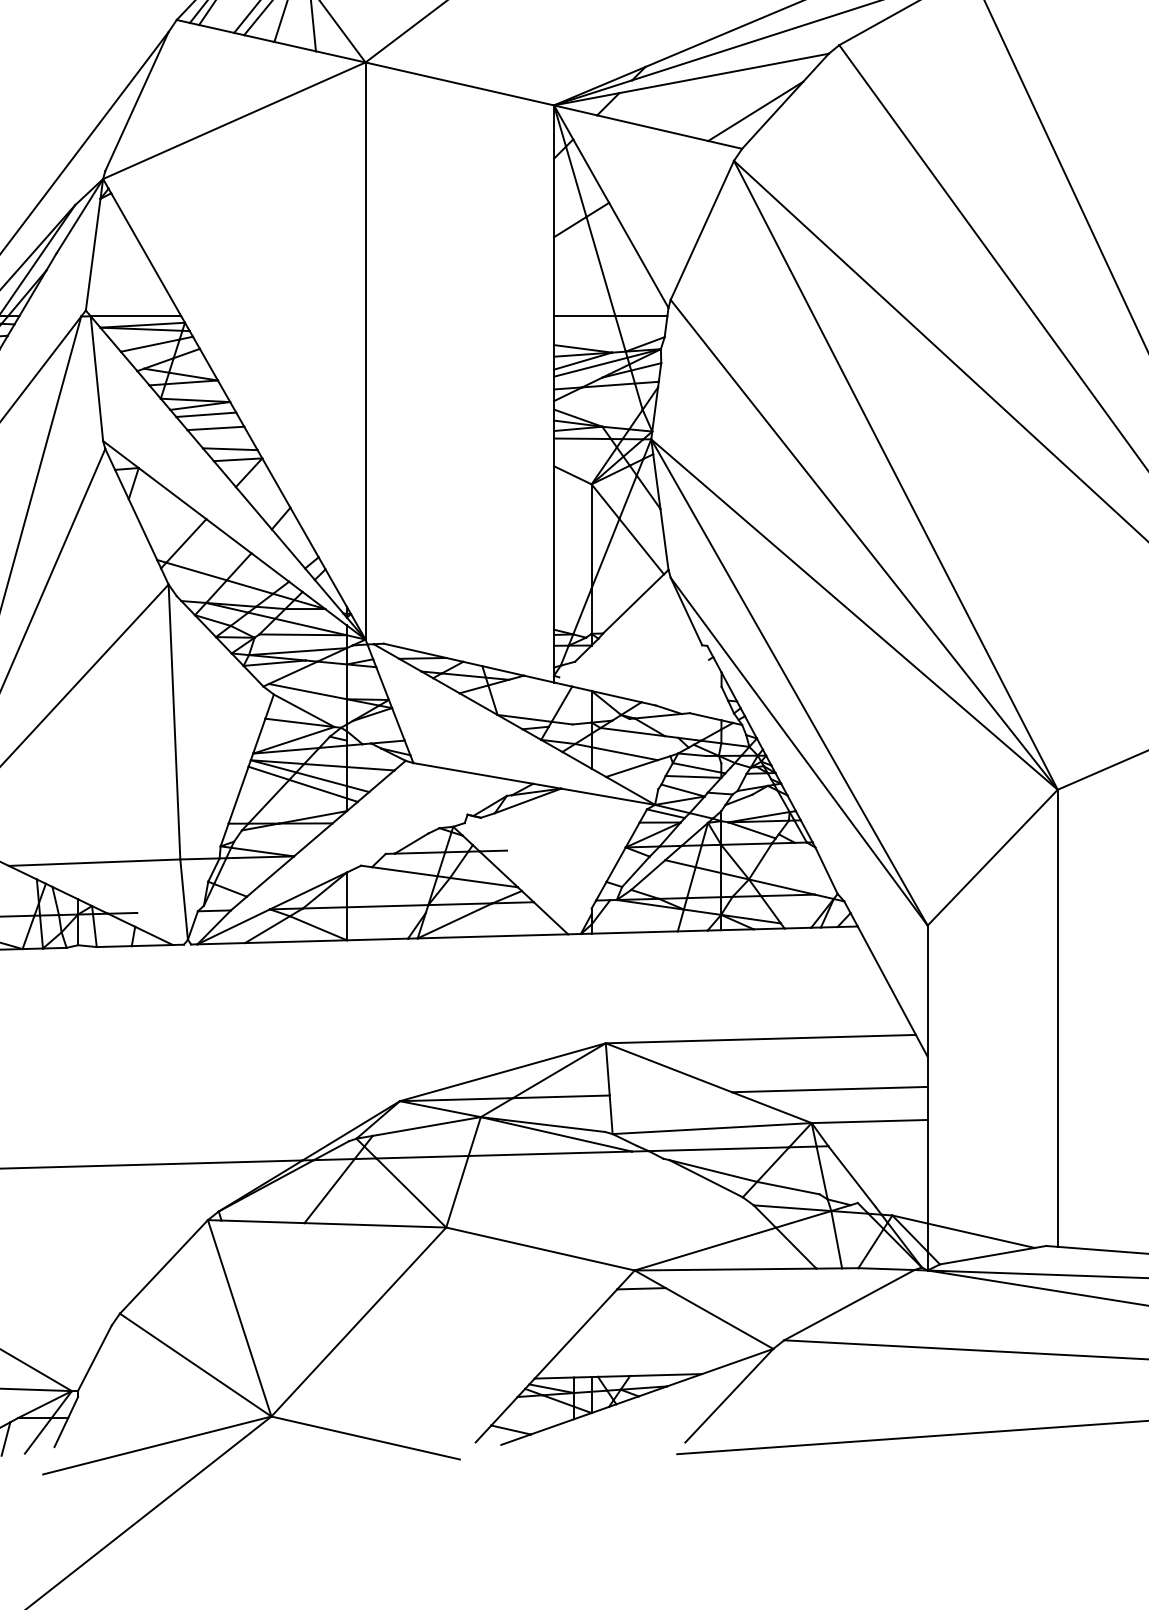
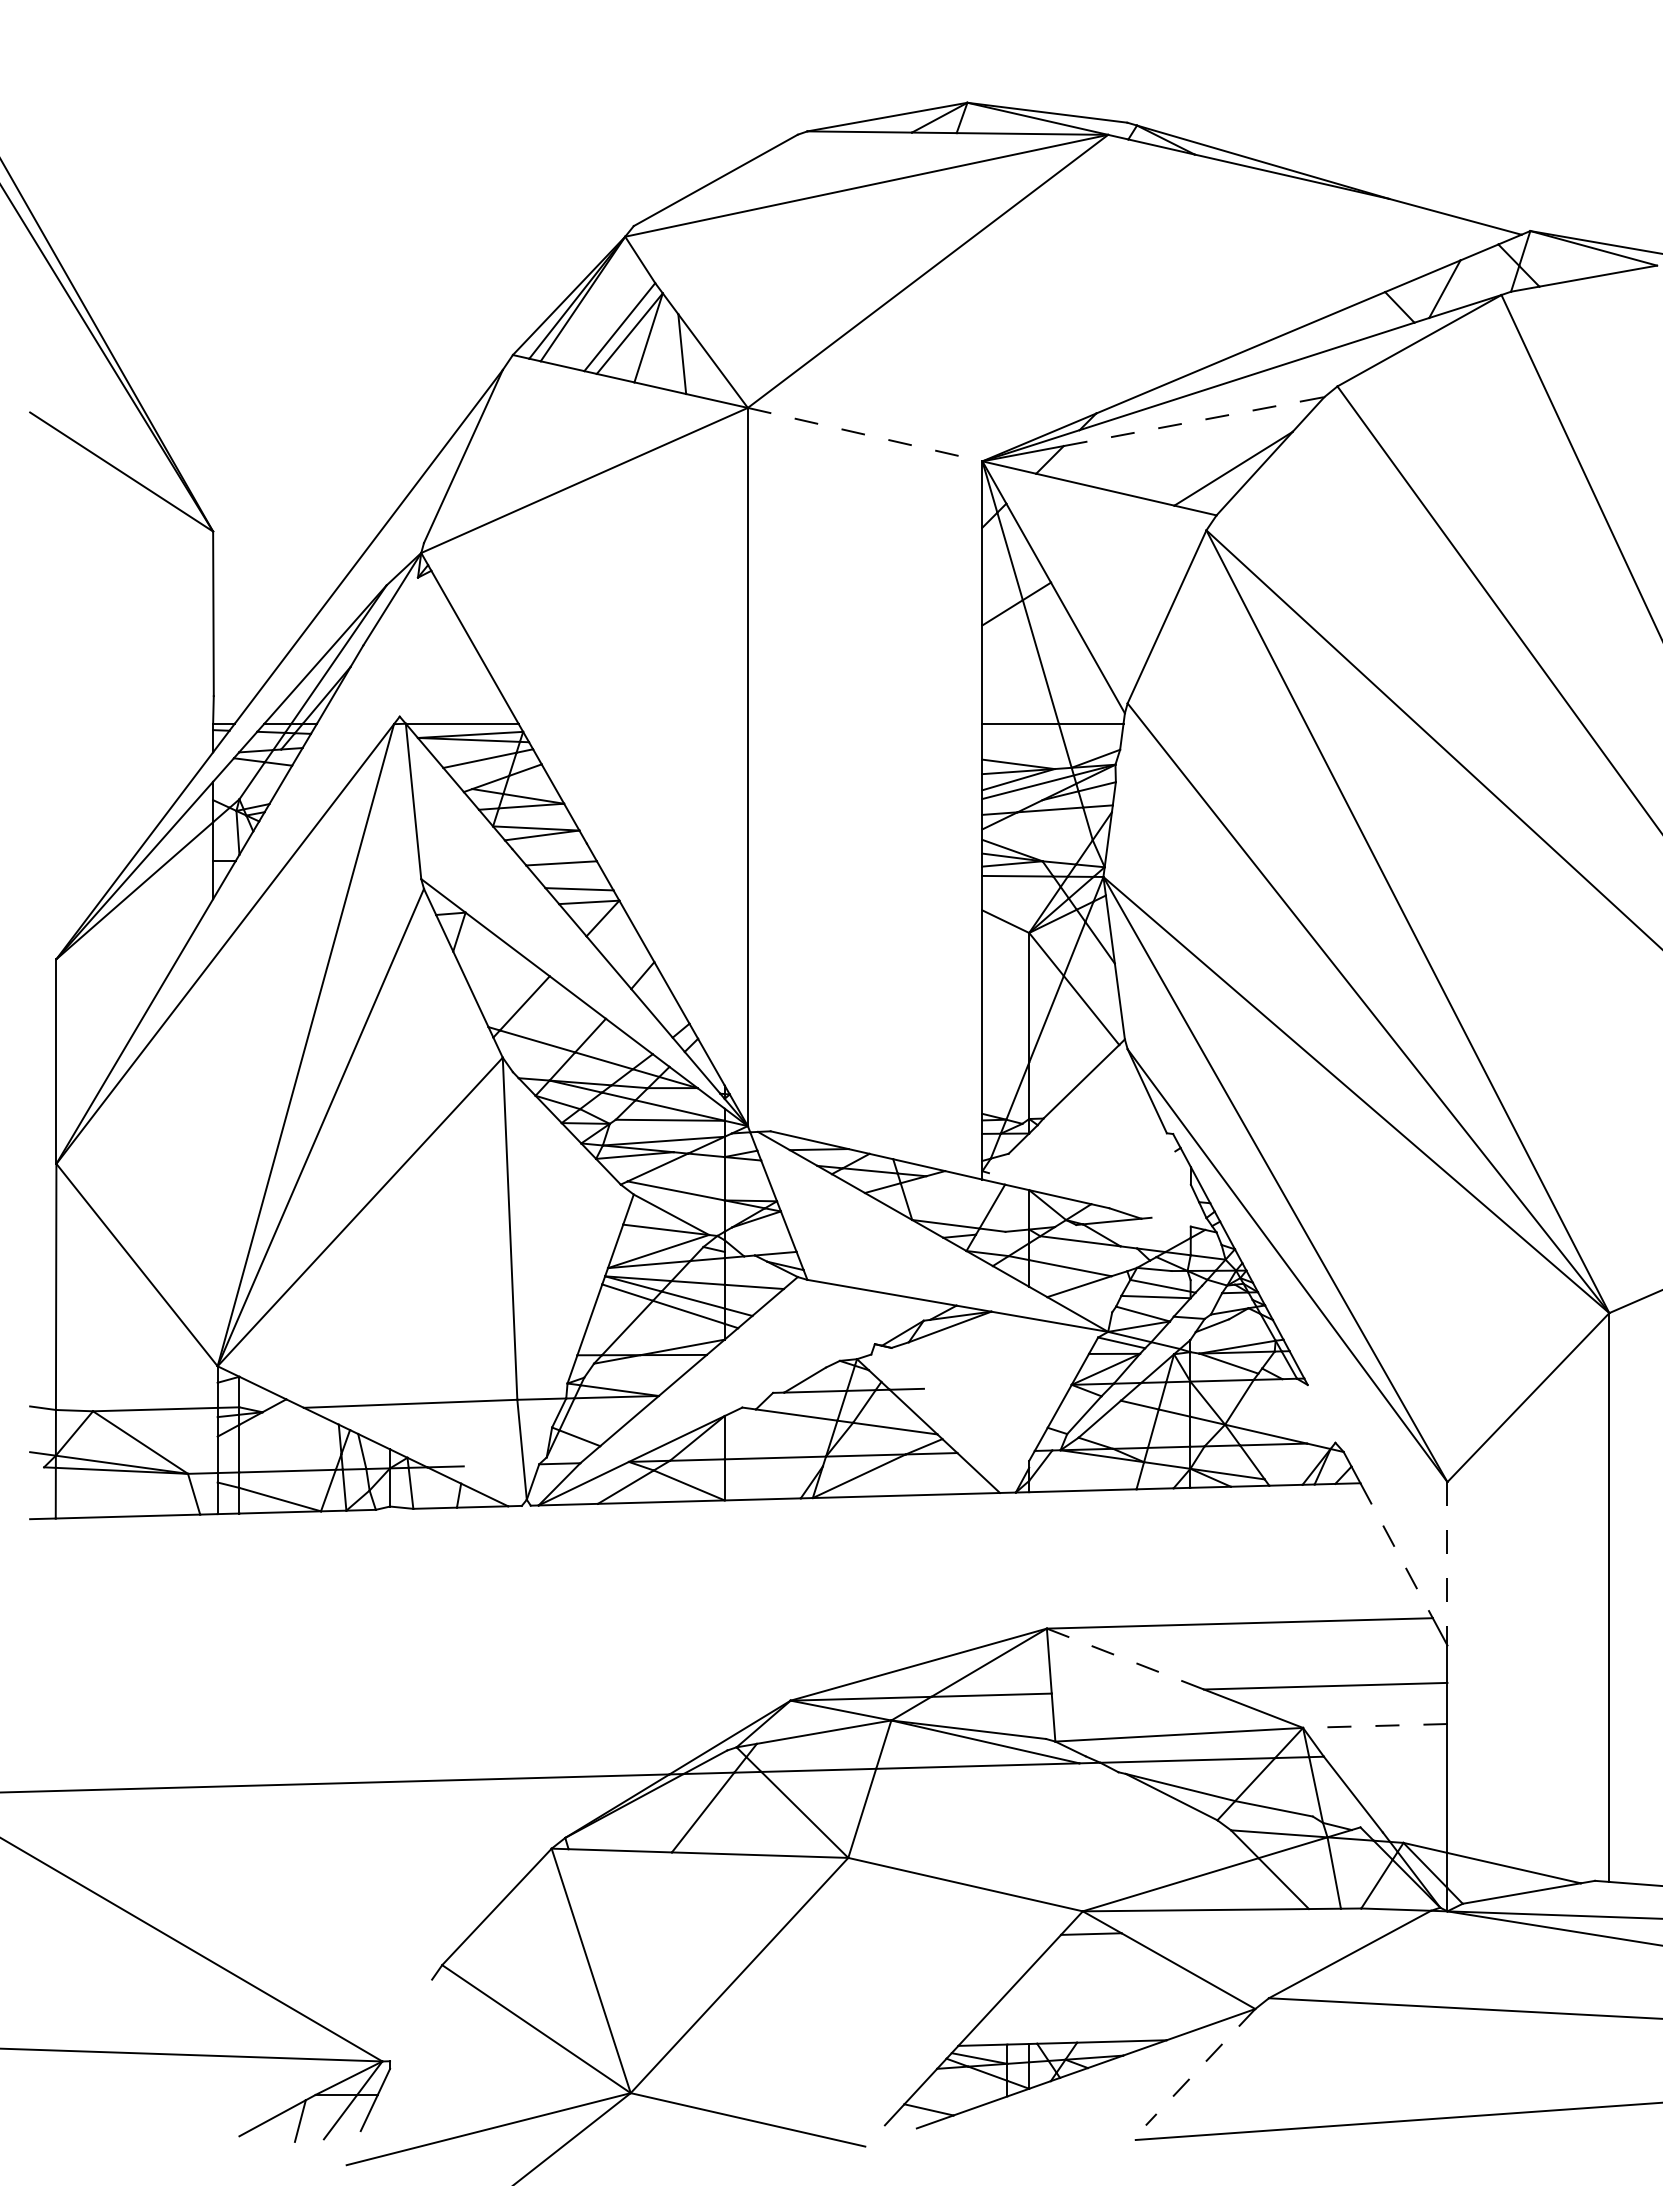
line: (724, 73) -> (1194, 421), solid -> dashed
line: (460, 83) -> (865, 434), solid -> dashed
line: (92, 254) -> (408, 646), removed
line: (206, 414) -> (549, 846), removed
line: (705, 716) -> (1170, 1221), removed
line: (826, 870) -> (1321, 1413), removed
line: (886, 980) -> (1396, 1550), solid -> dashed
line: (927, 990) -> (1447, 1563), solid -> dashed
line: (668, 1068) -> (1125, 1659), solid -> dashed
line: (869, 1121) -> (1374, 1725), solid -> dashed
line: (95, 1358) -> (411, 2020), removed
line: (729, 1395) -> (1200, 2067), solid -> dashed

